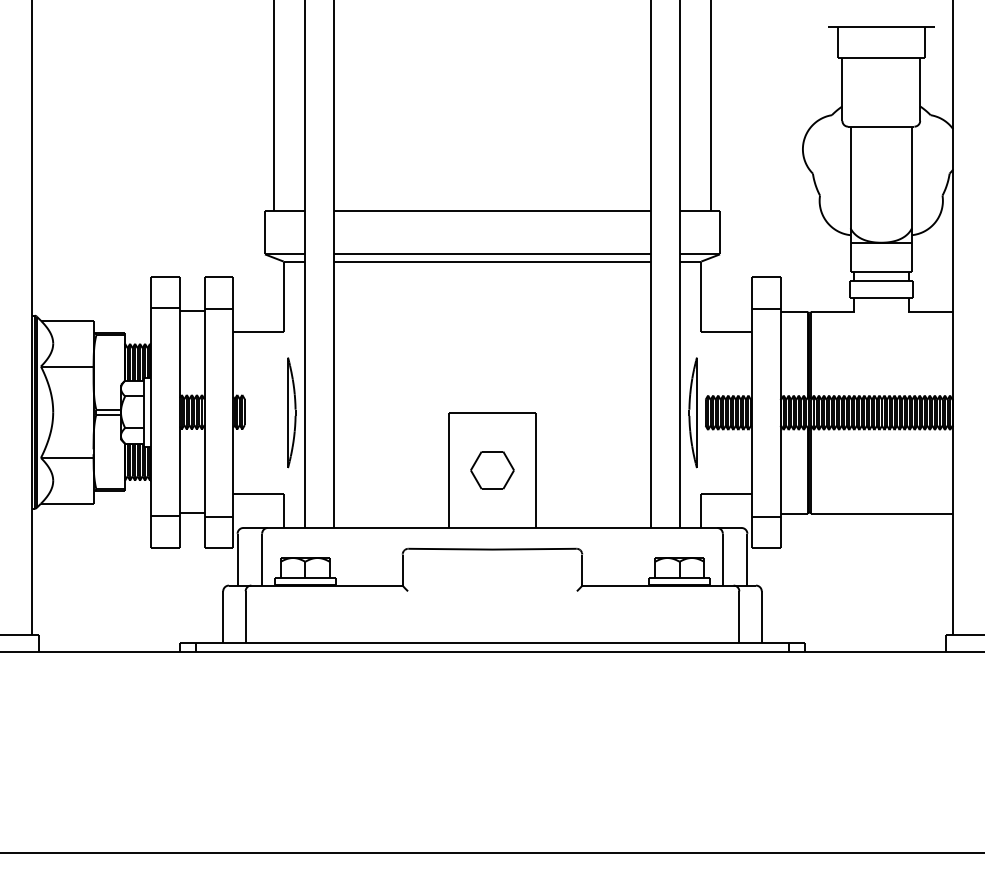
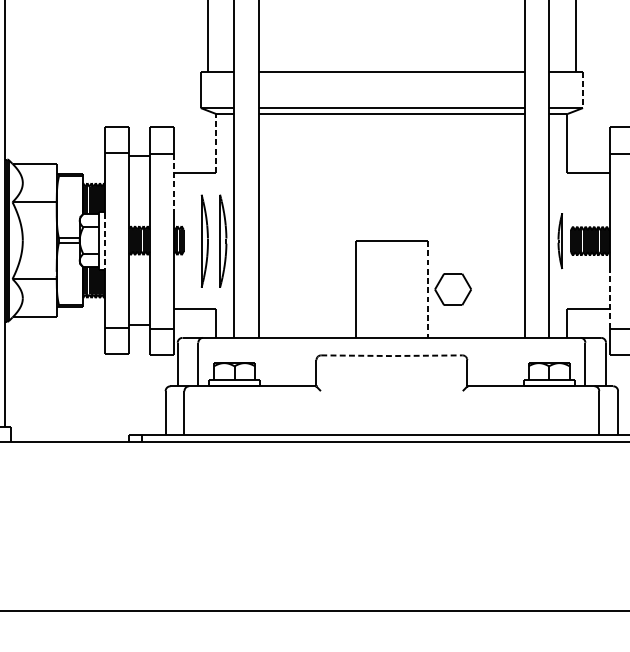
line: (720, 232) -> (583, 89), solid -> dashed
line: (283, 296) -> (216, 143), solid -> dashed
line: (233, 344) -> (174, 183), solid -> dashed
line: (151, 412) -> (105, 240), solid -> dashed
part: (269, 412) -> (204, 240), added
part: (692, 412) -> (559, 240), size x0.6
part: (492, 470) -> (453, 289), moved
line: (535, 470) -> (427, 289), solid -> dashed
line: (751, 480) -> (609, 298), solid -> dashed
line: (492, 549) -> (391, 355), solid -> dashed

